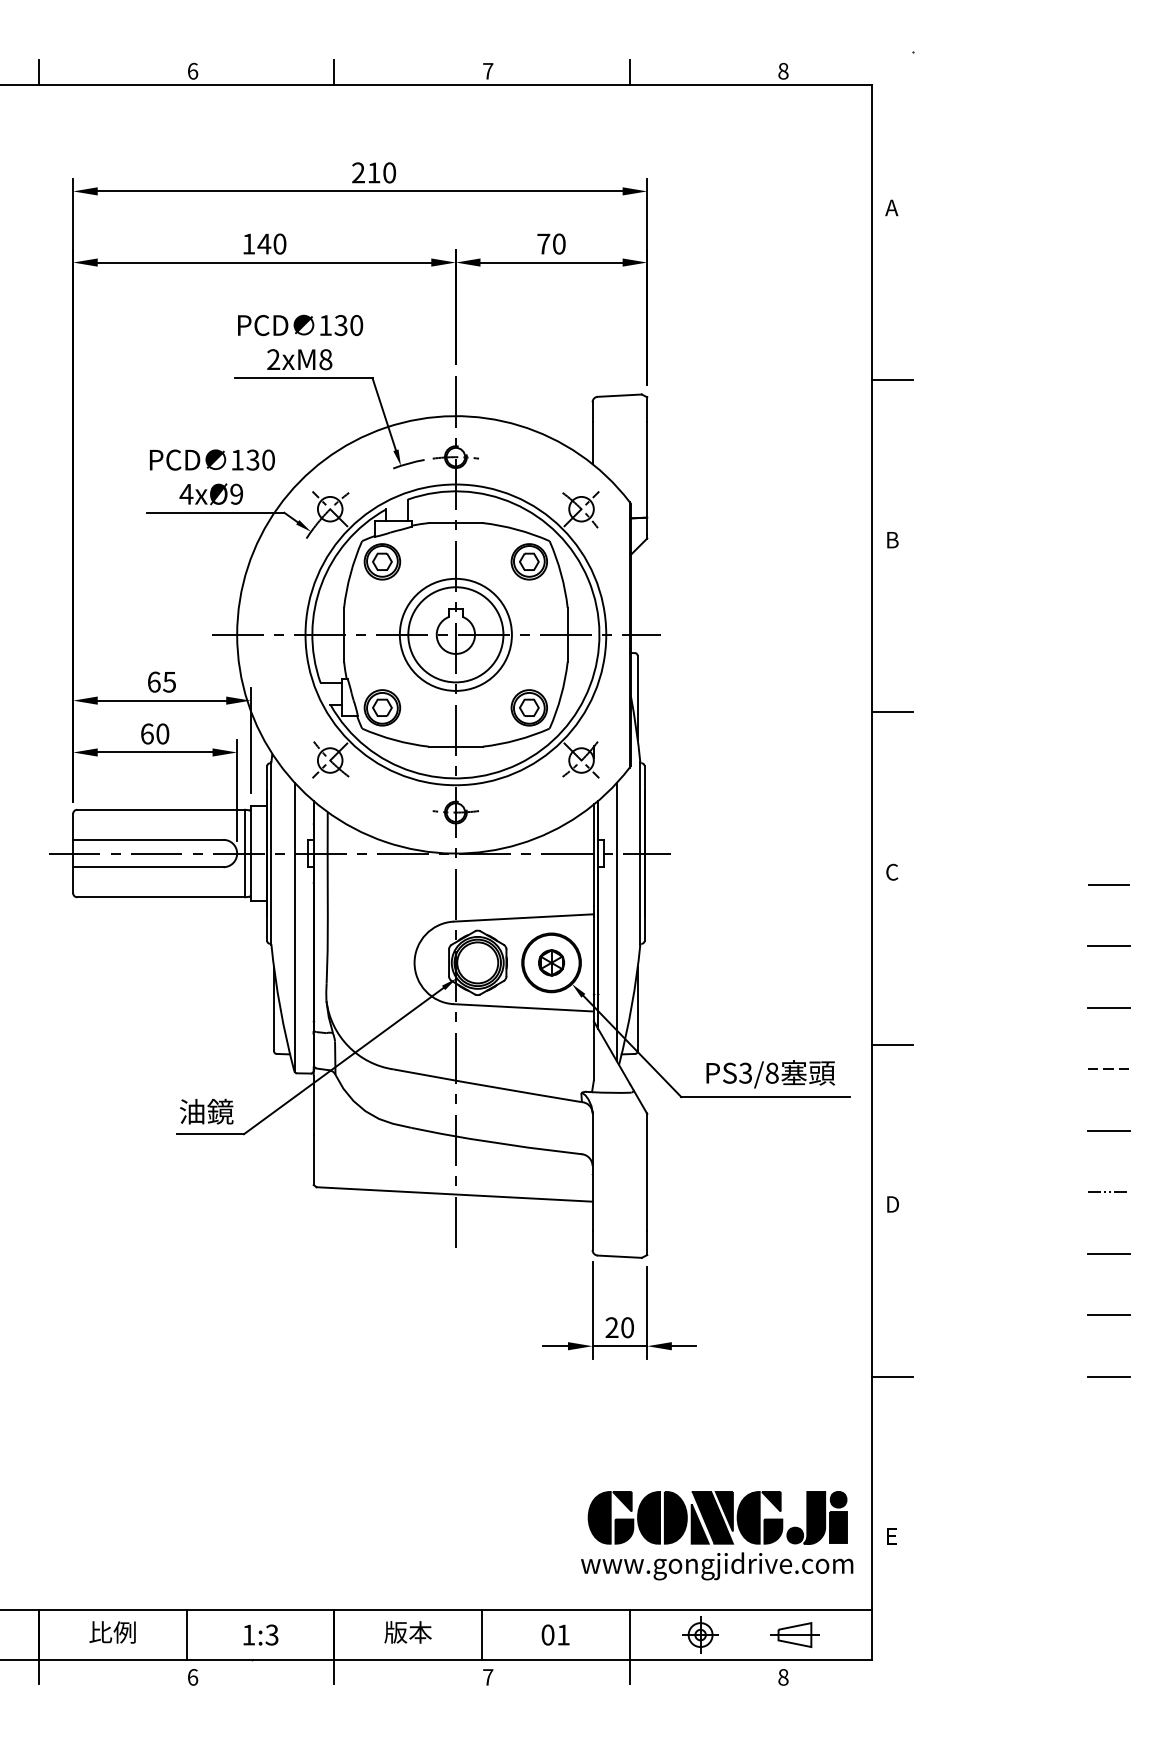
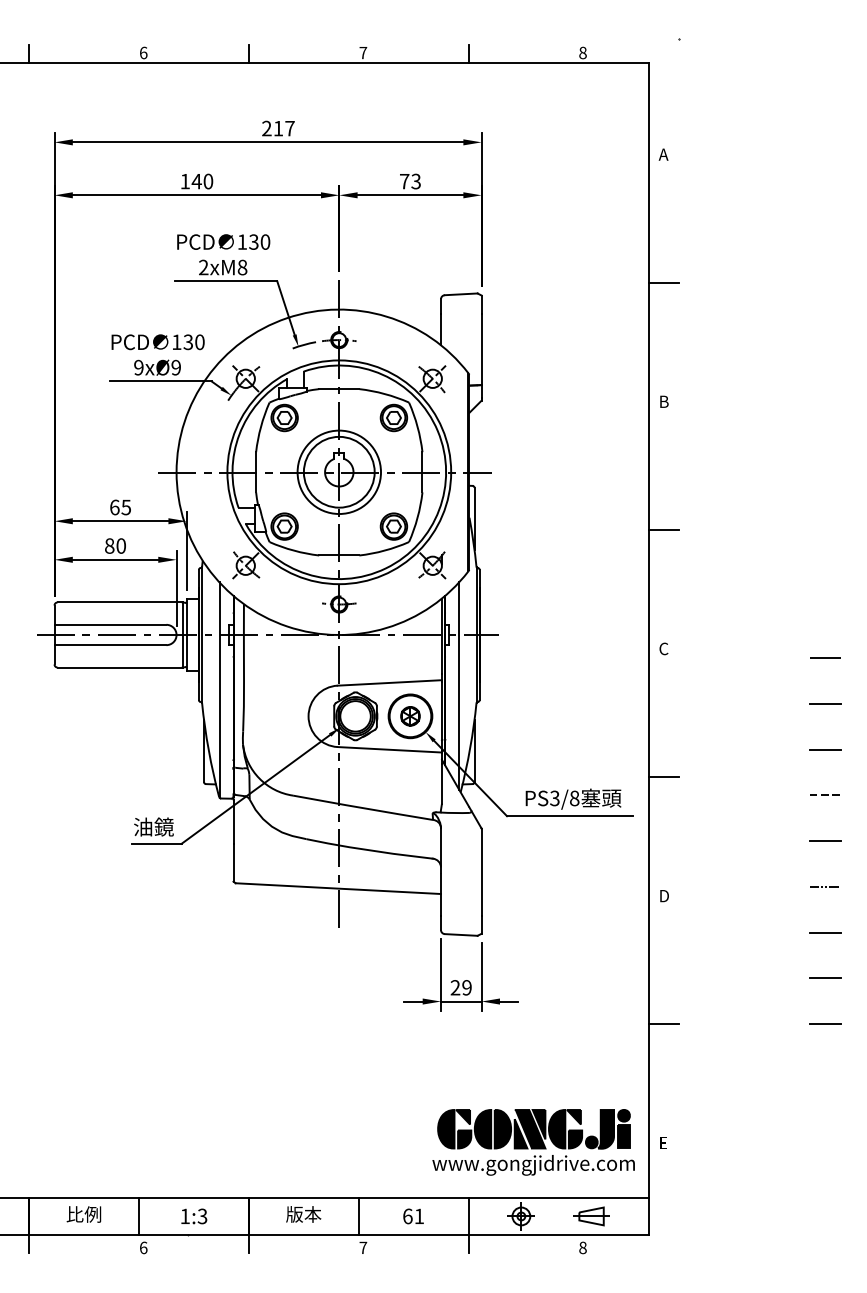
text: (389, 172) -> (289, 128), 210 -> 217
text: (558, 243) -> (415, 181), 70 -> 73
text: (186, 493) -> (138, 367), 4xØ9 -> 9xØ9
text: (147, 733) -> (109, 545), 60 -> 80
text: (627, 1327) -> (466, 987), 20 -> 29
text: (547, 1634) -> (407, 1216), 01 -> 61

